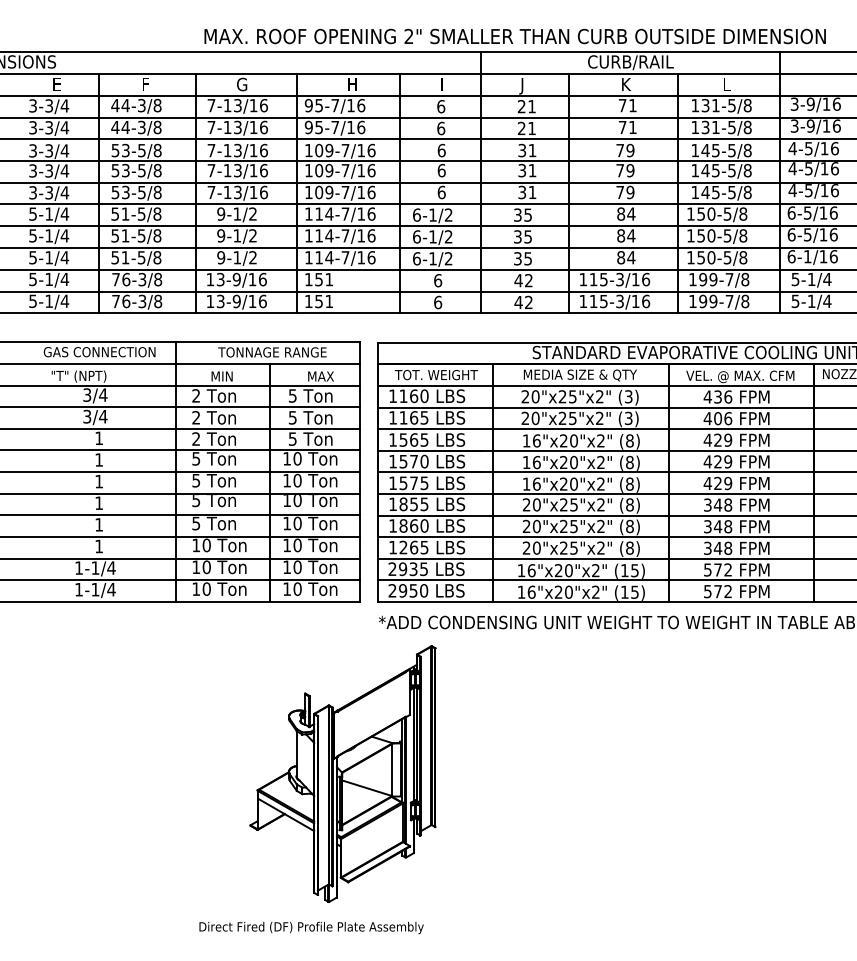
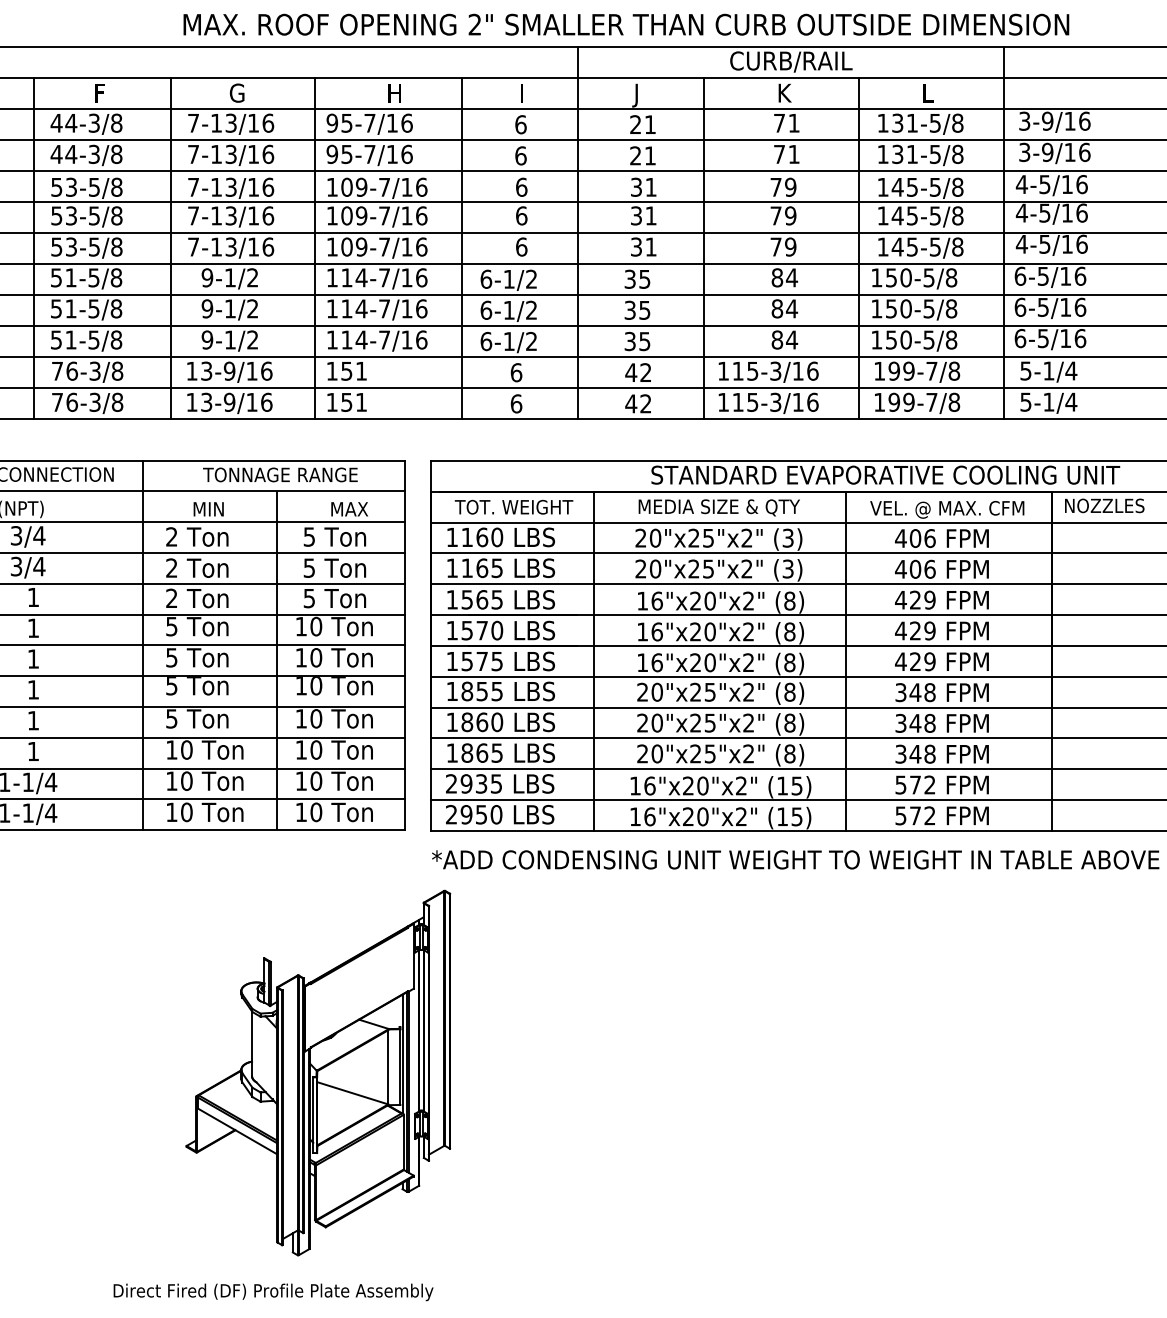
text: (807, 256) -> (1042, 338), 6-1/16 -> 6-5/16
text: (718, 396) -> (916, 537), 436 -> 406
text: (403, 547) -> (467, 752), 1265 -> 1865
part: (317, 789) -> (281, 1095), moved

